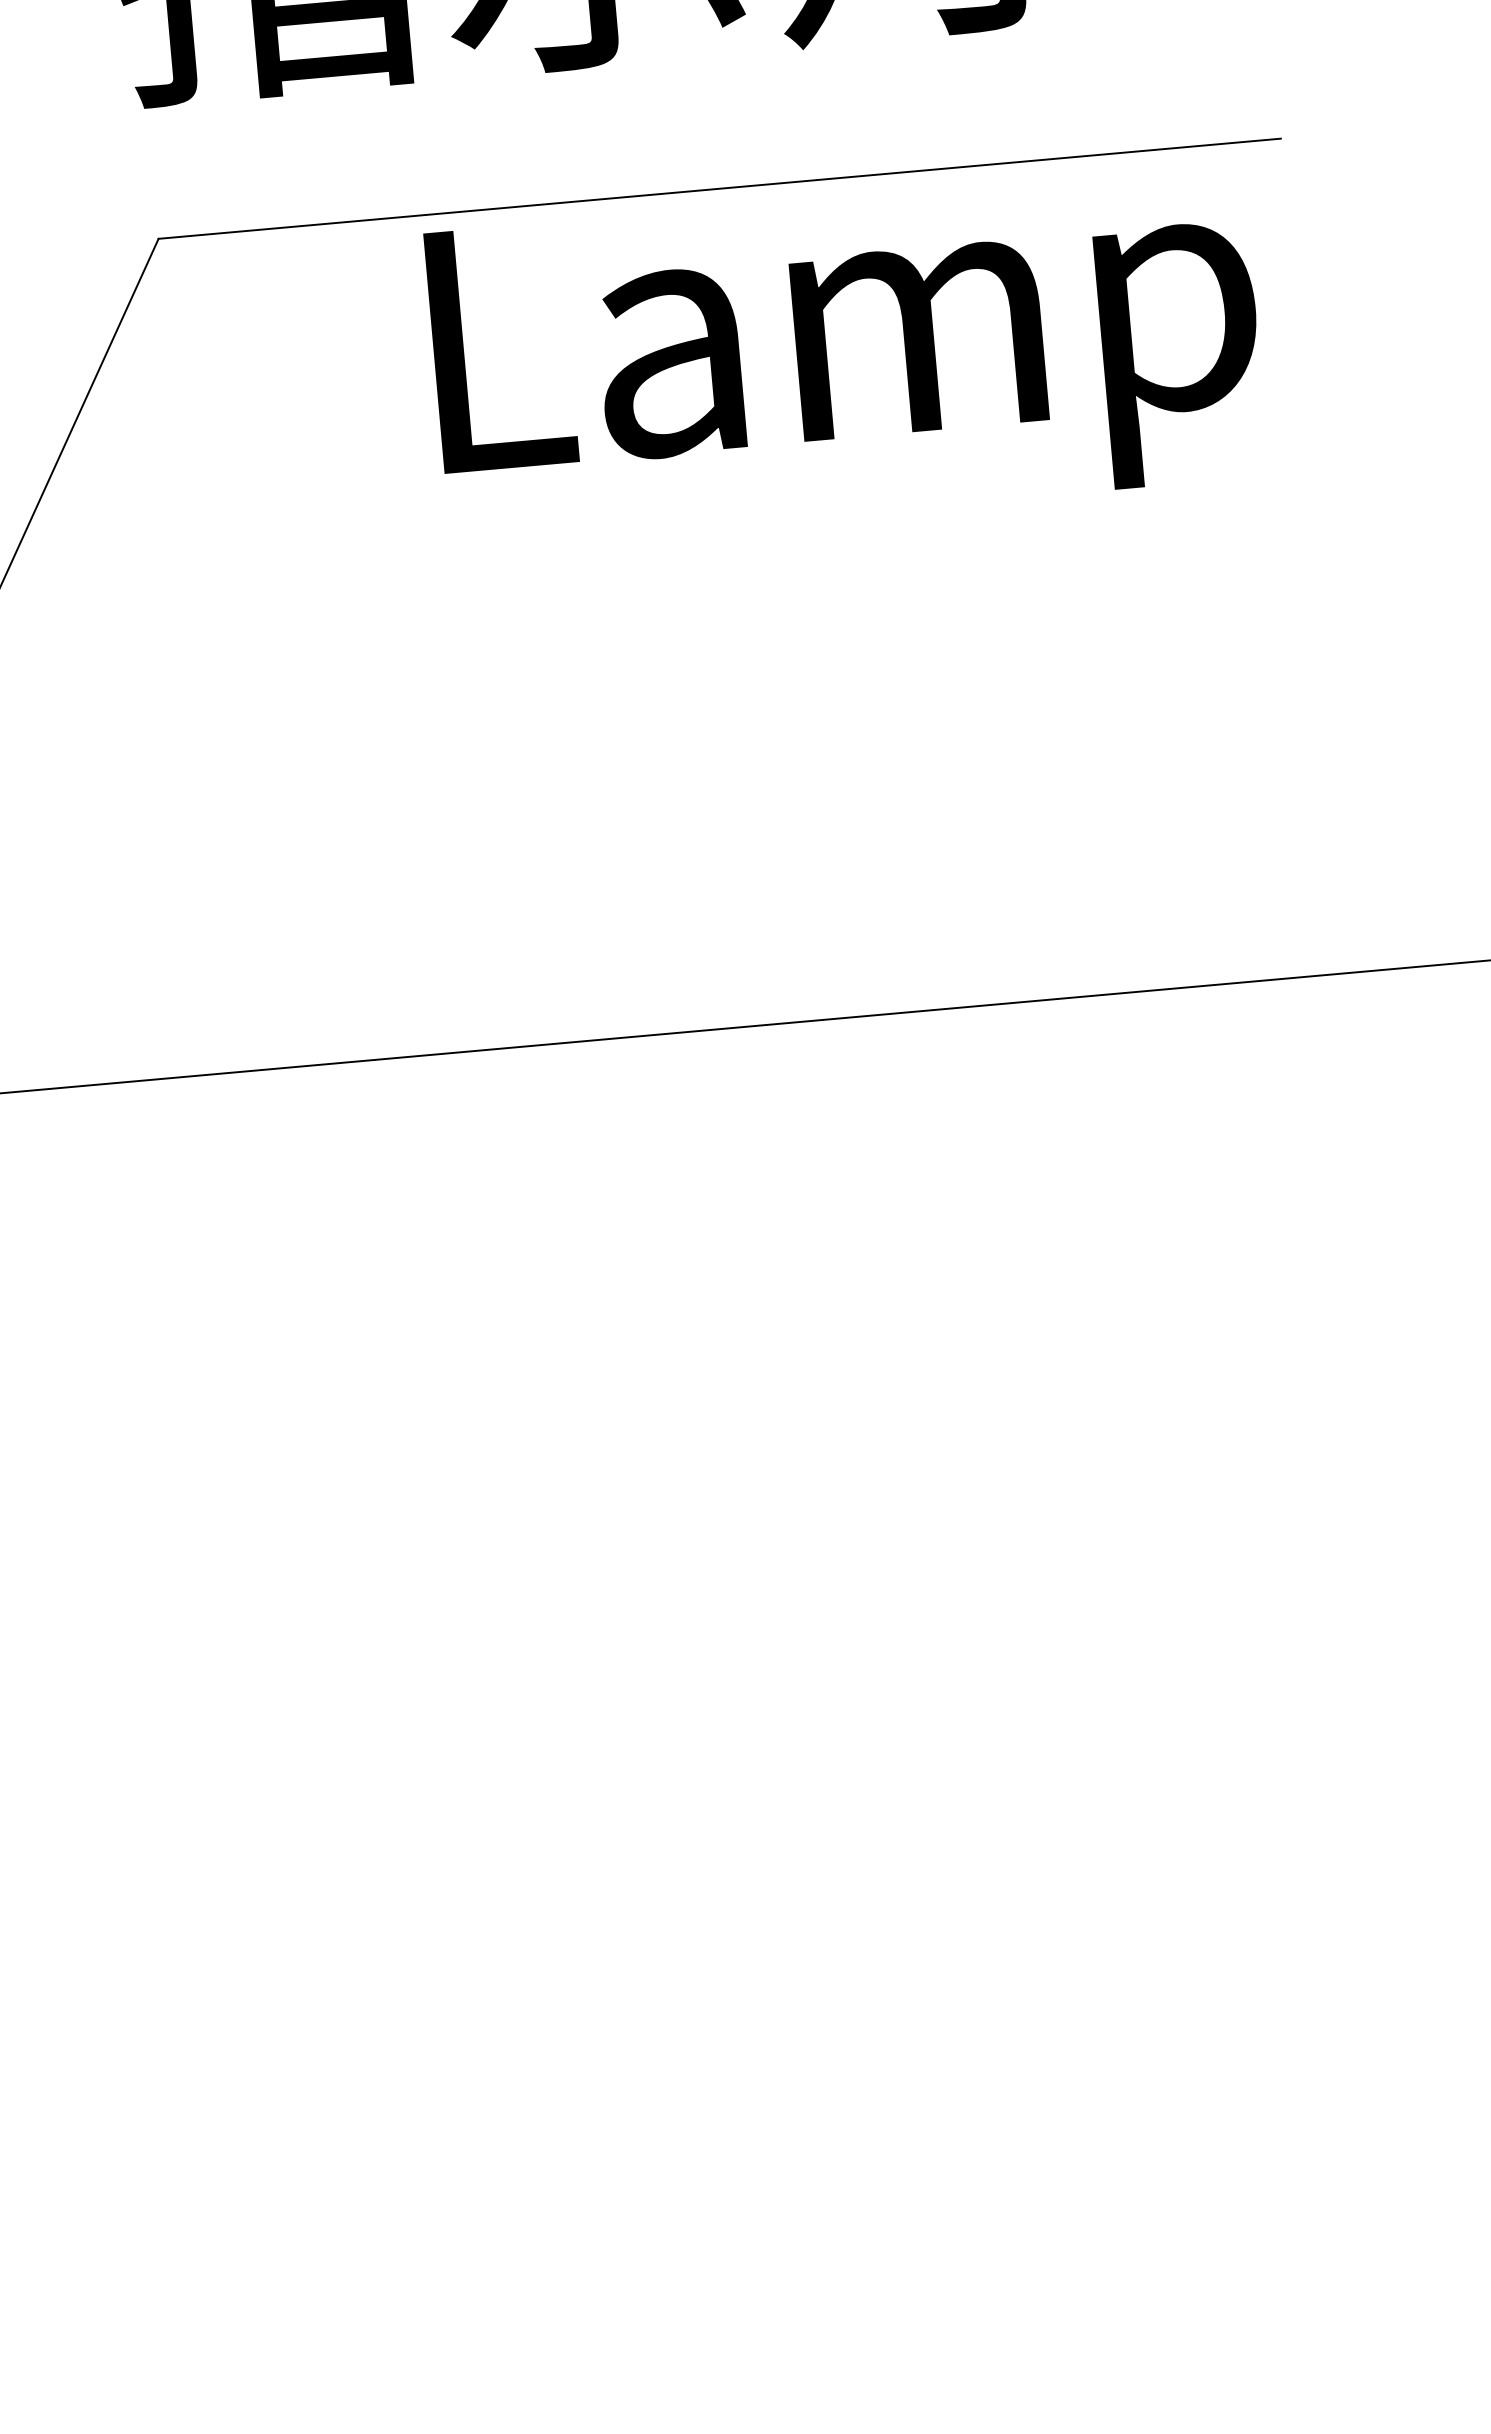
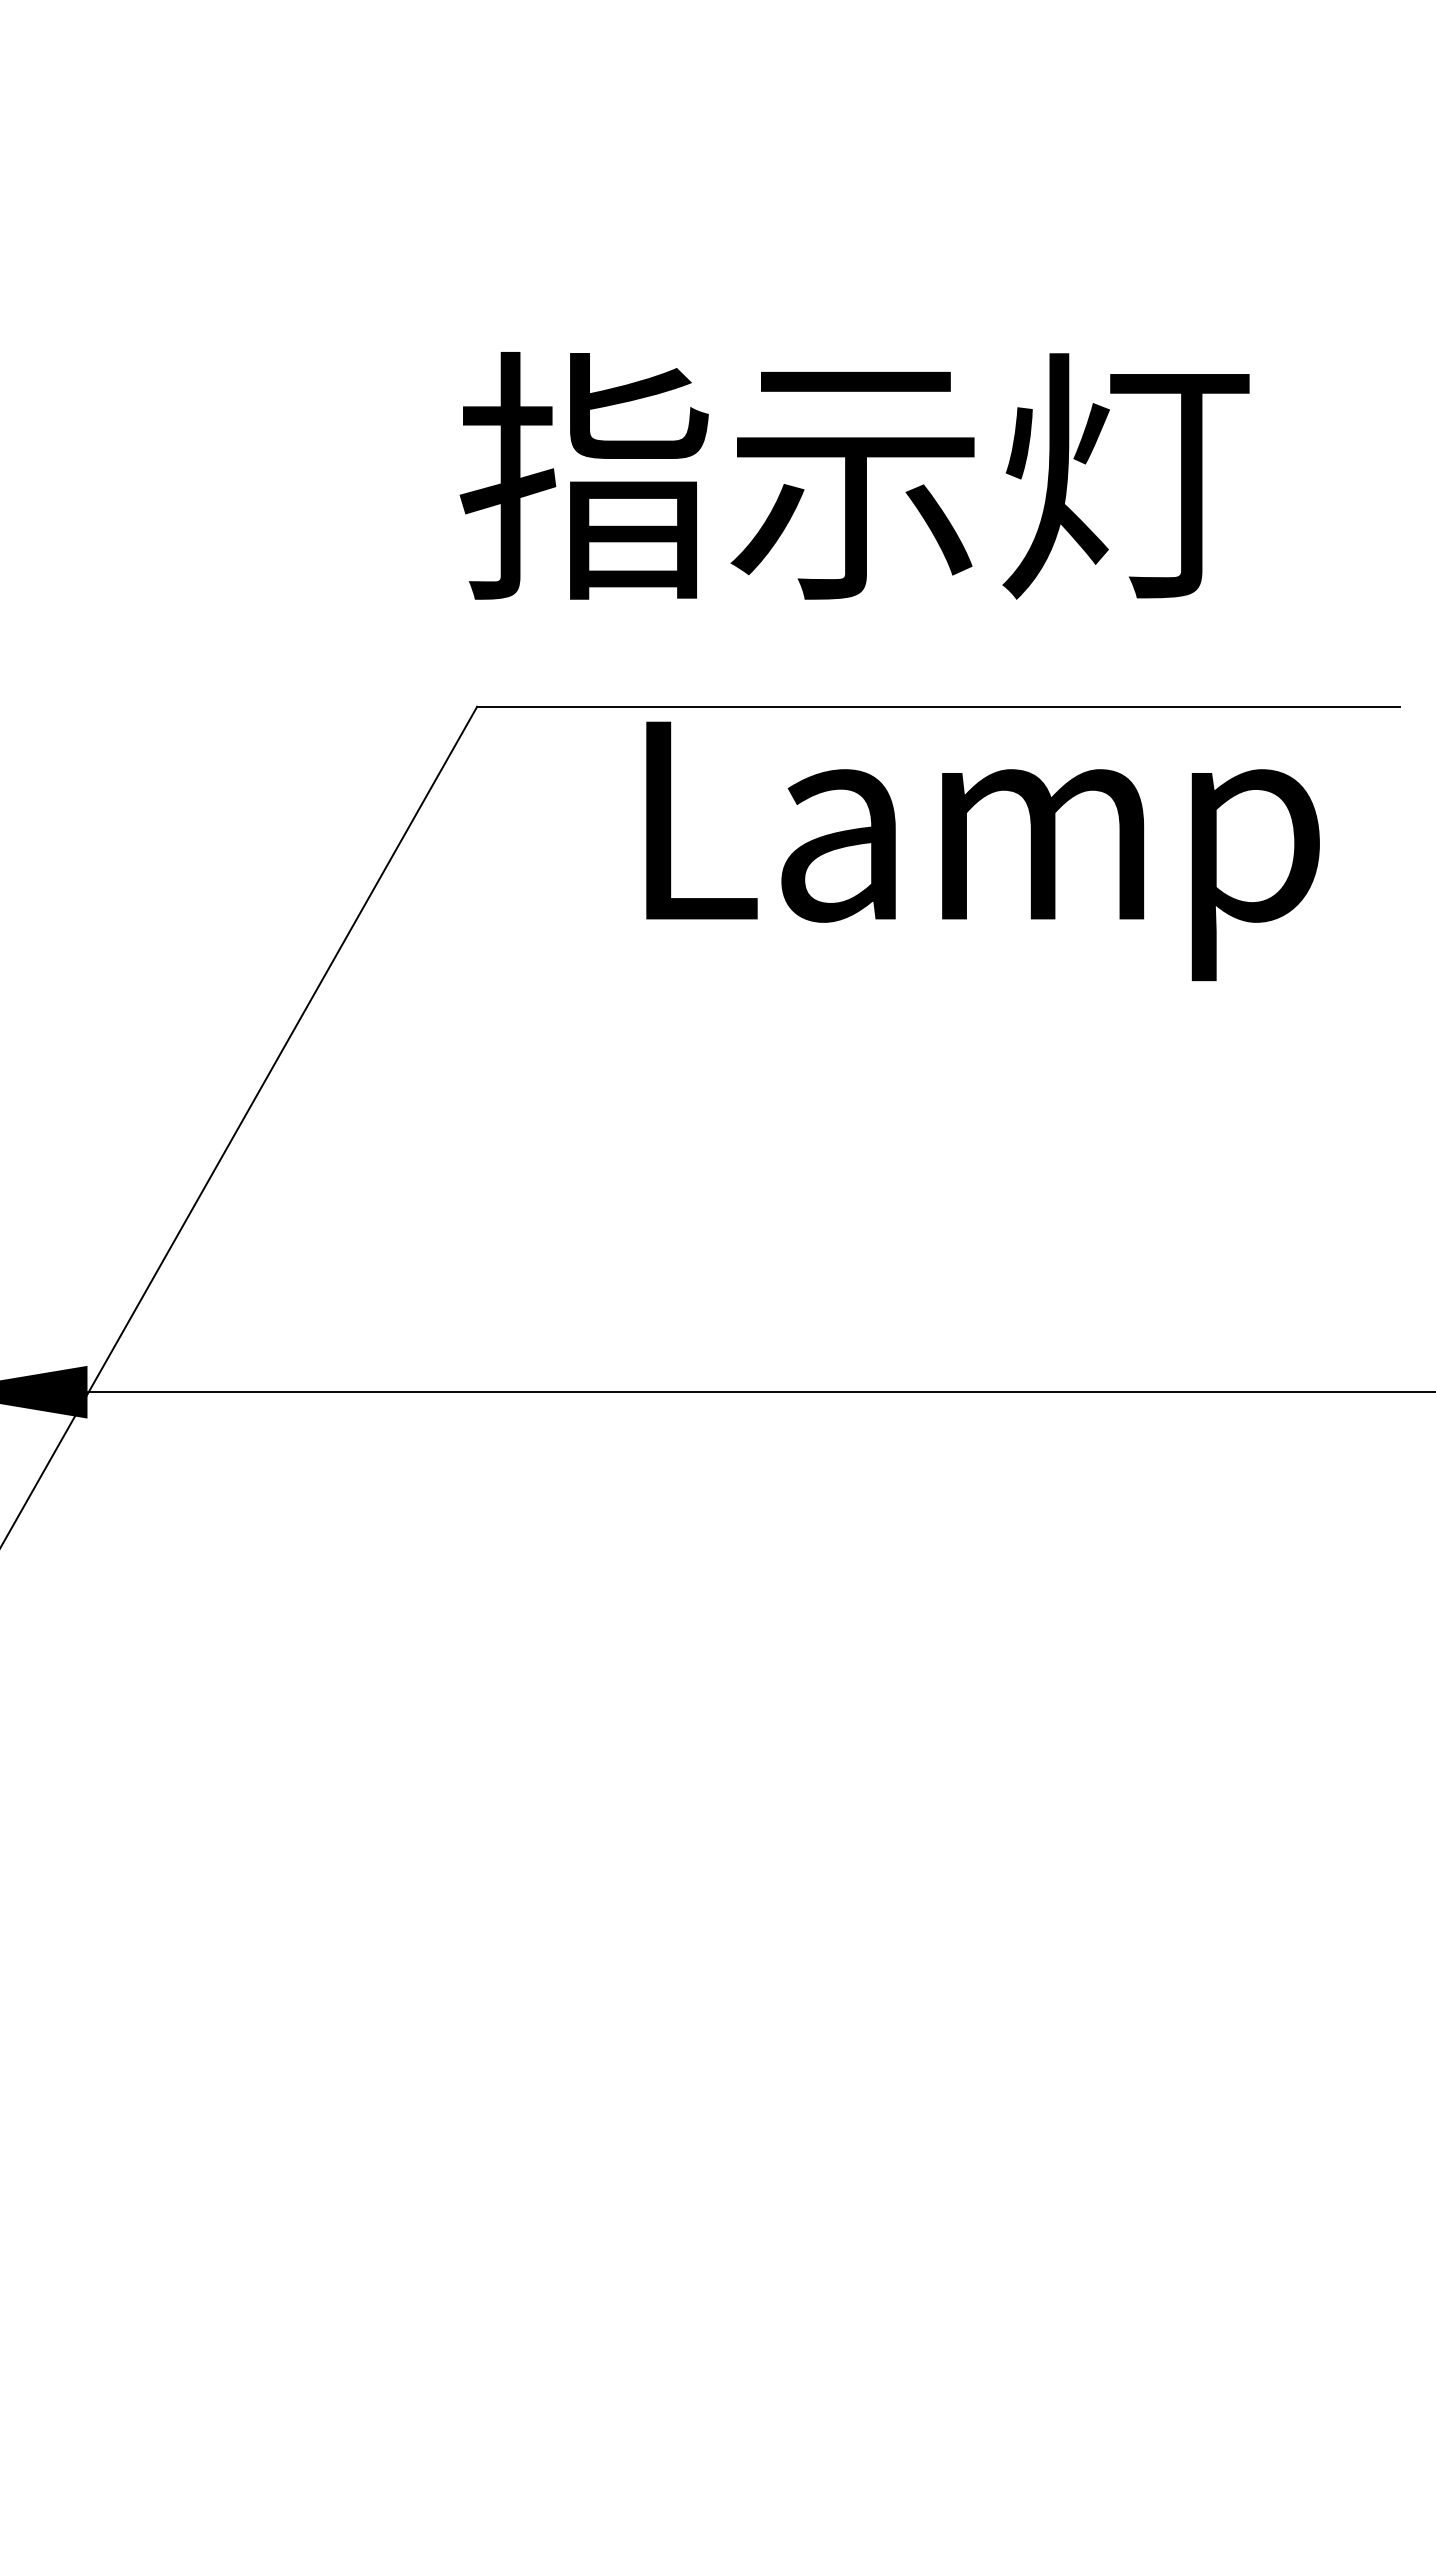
text: (846, 354) -> (982, 851), moved

